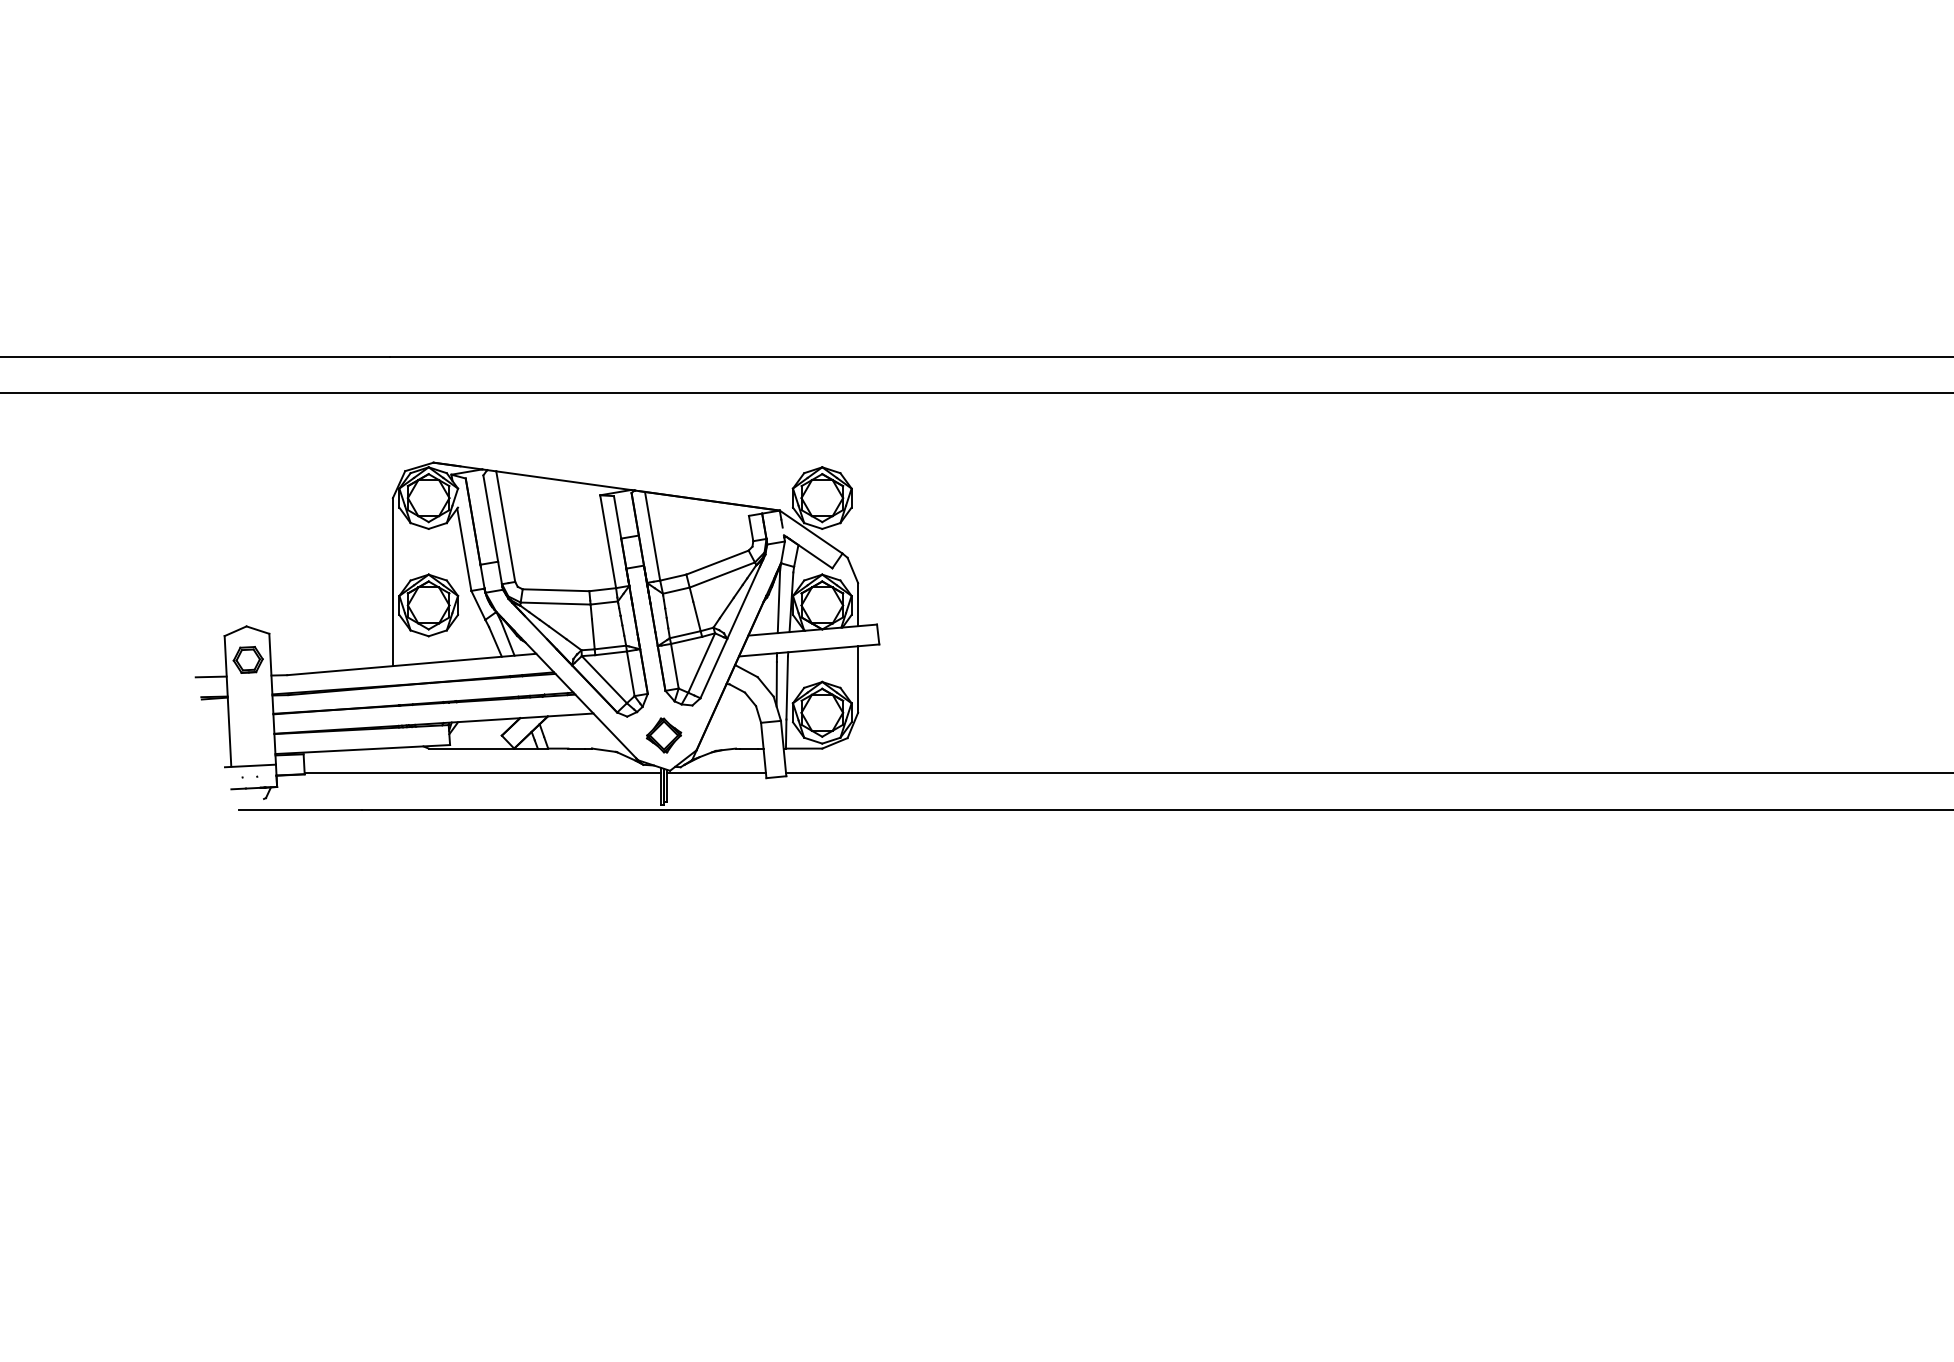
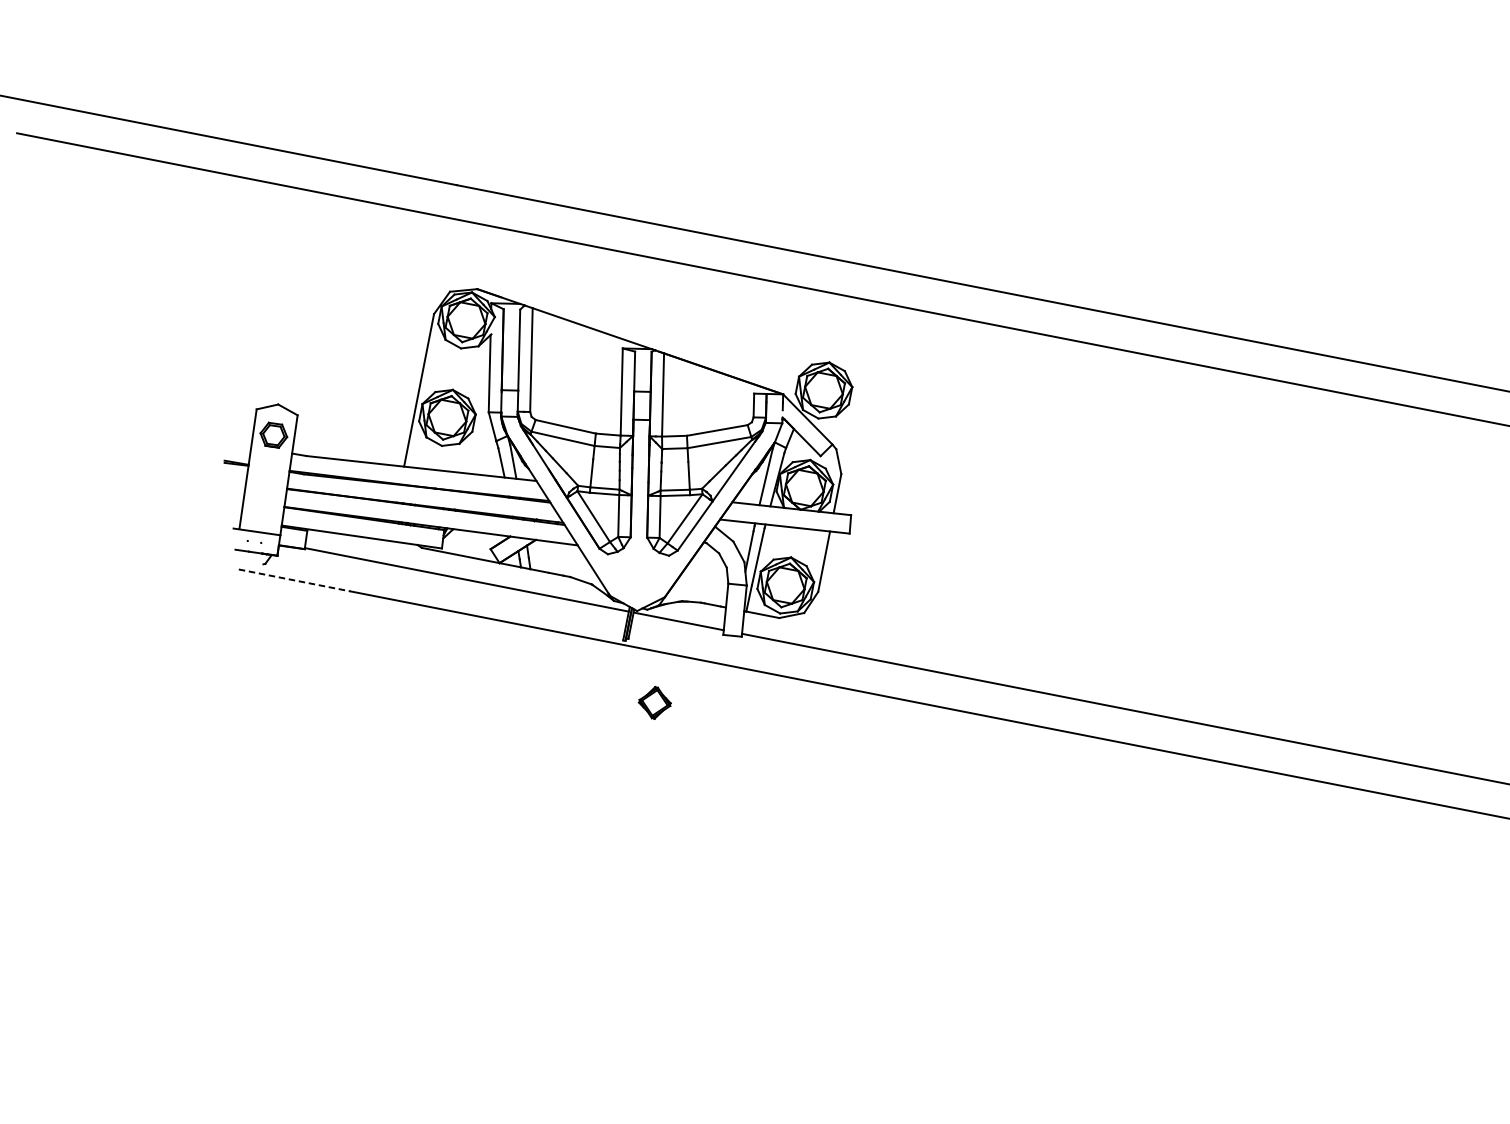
line: (210, 676) -> (236, 443), removed
part: (664, 735) -> (655, 703), moved
line: (301, 809) -> (295, 580), solid -> dashed

